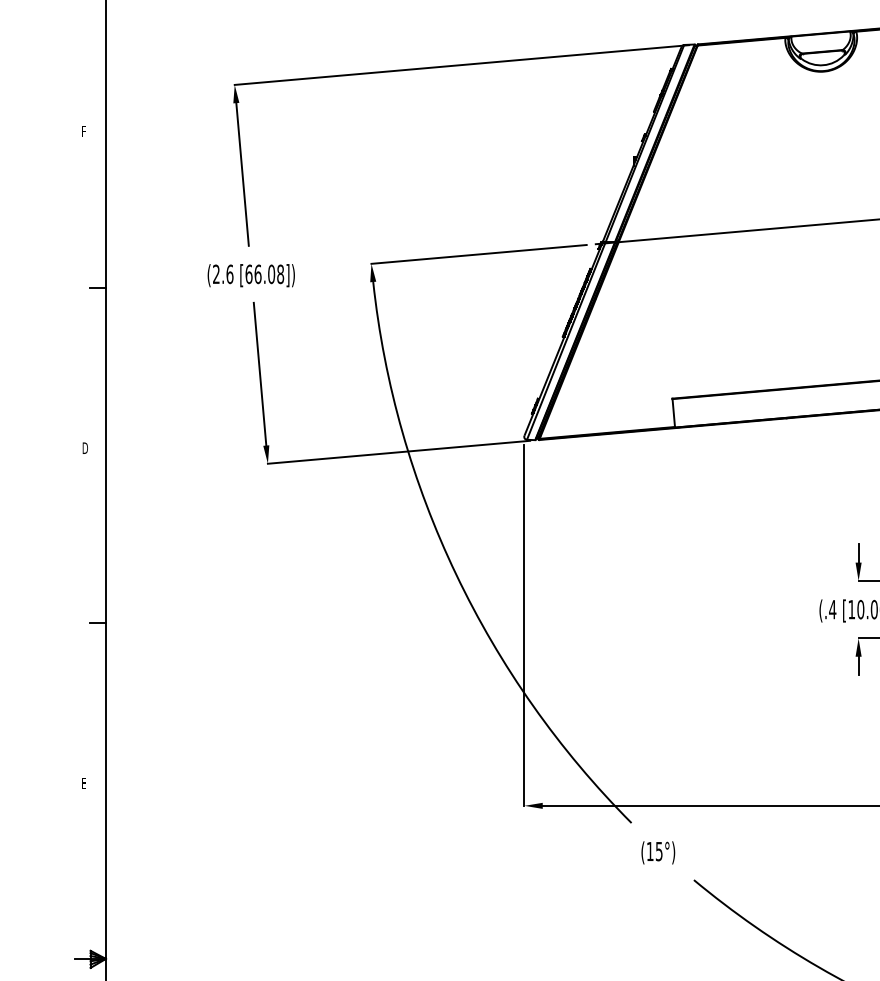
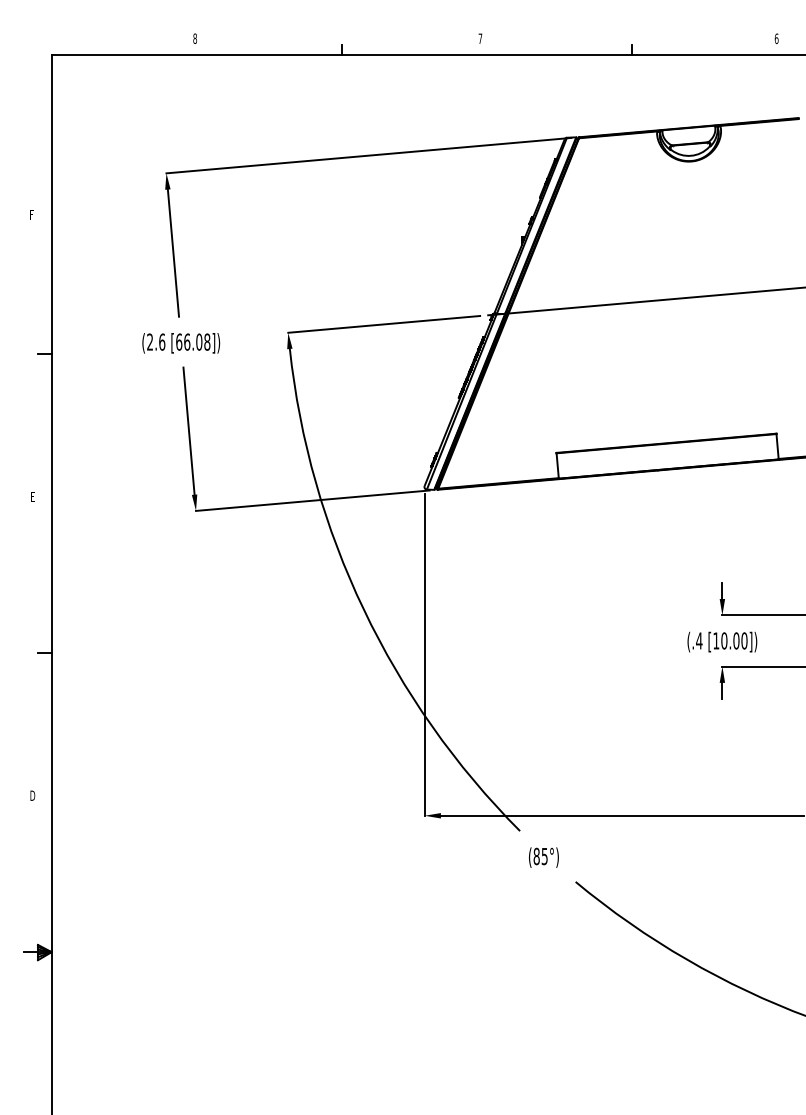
text: (85, 448) -> (33, 497), D -> E
text: (84, 783) -> (32, 795), E -> D
text: (649, 851) -> (536, 856), (15°) -> (85°)

